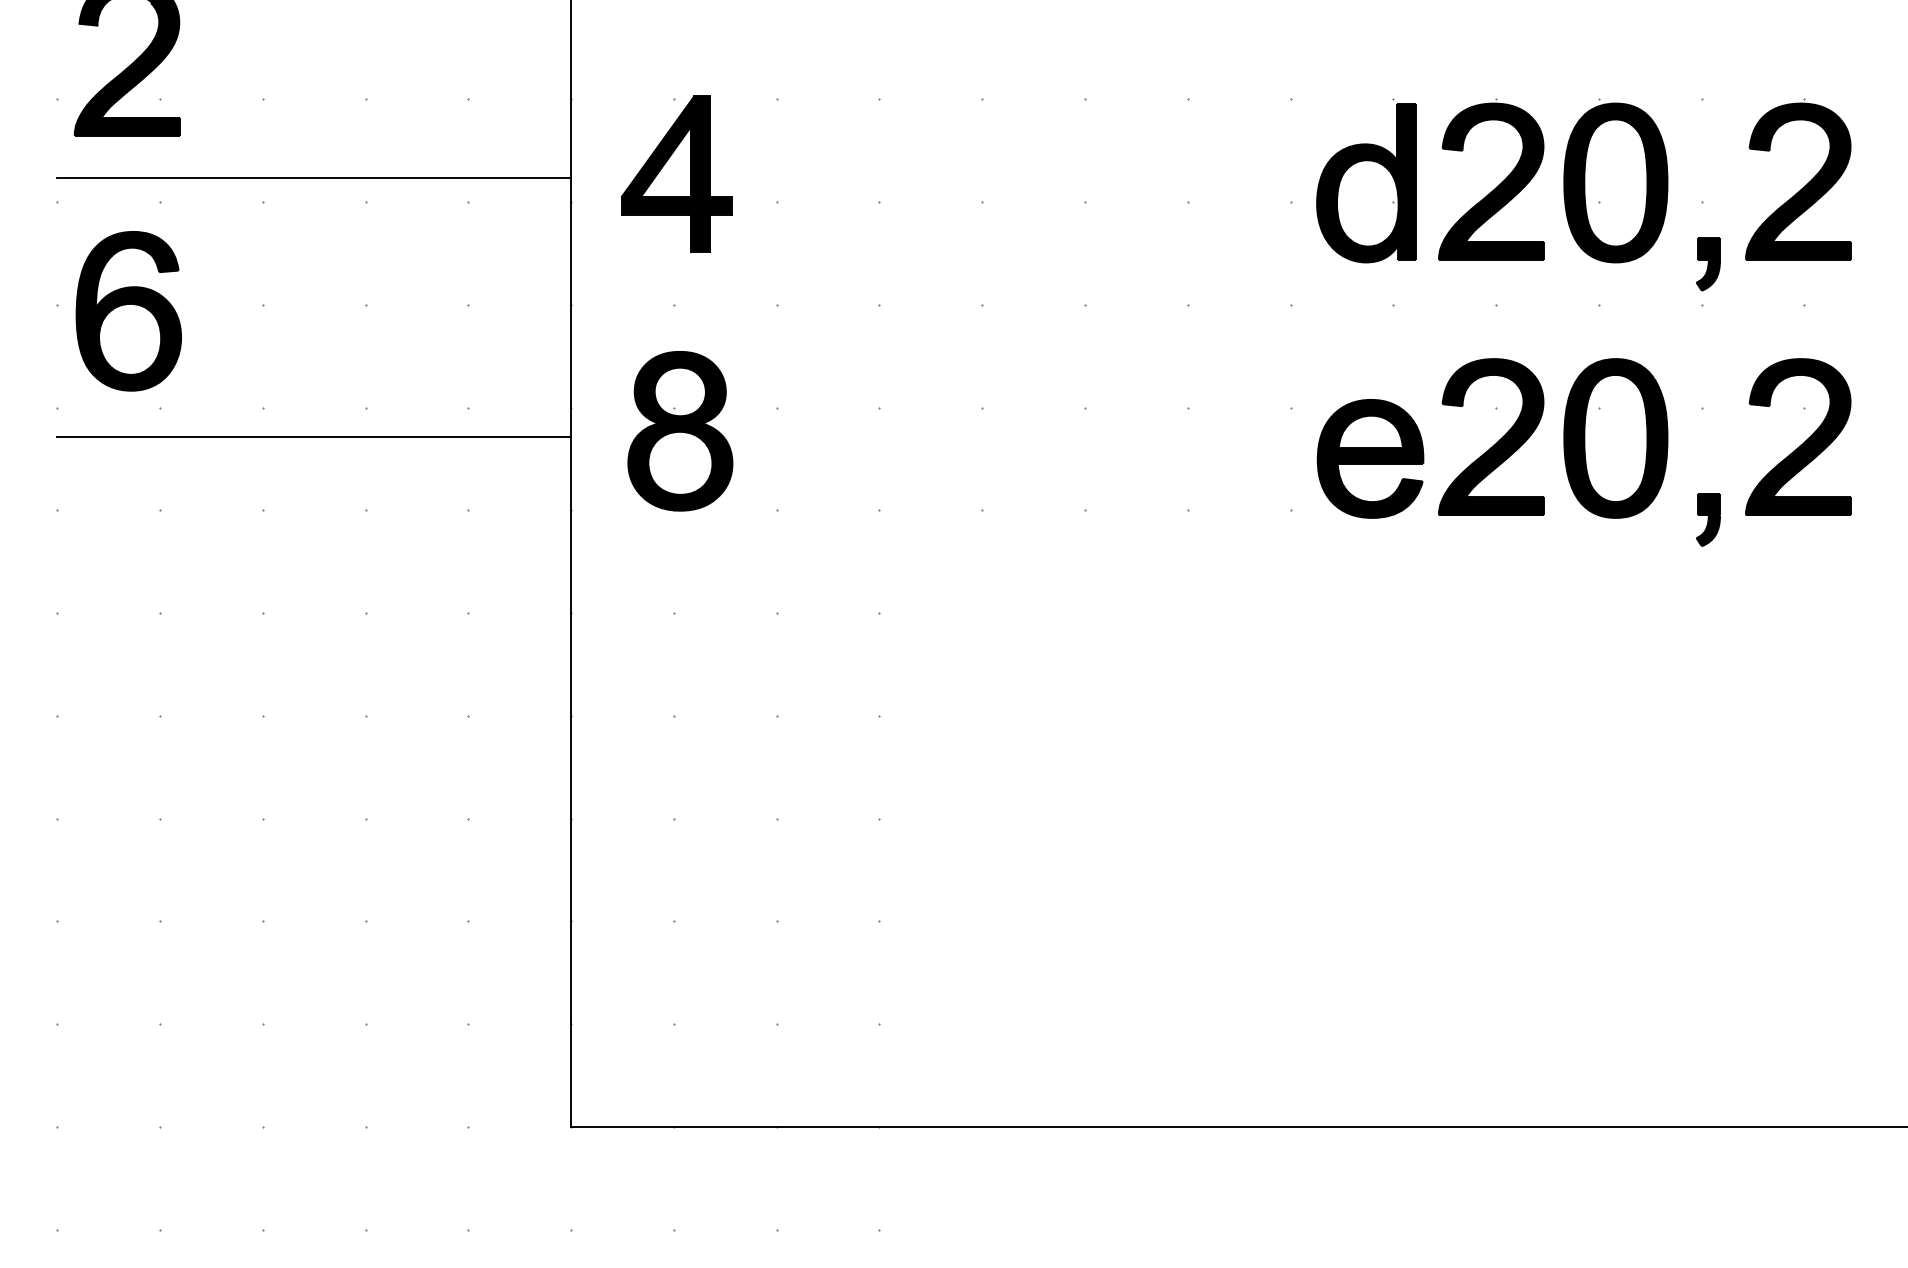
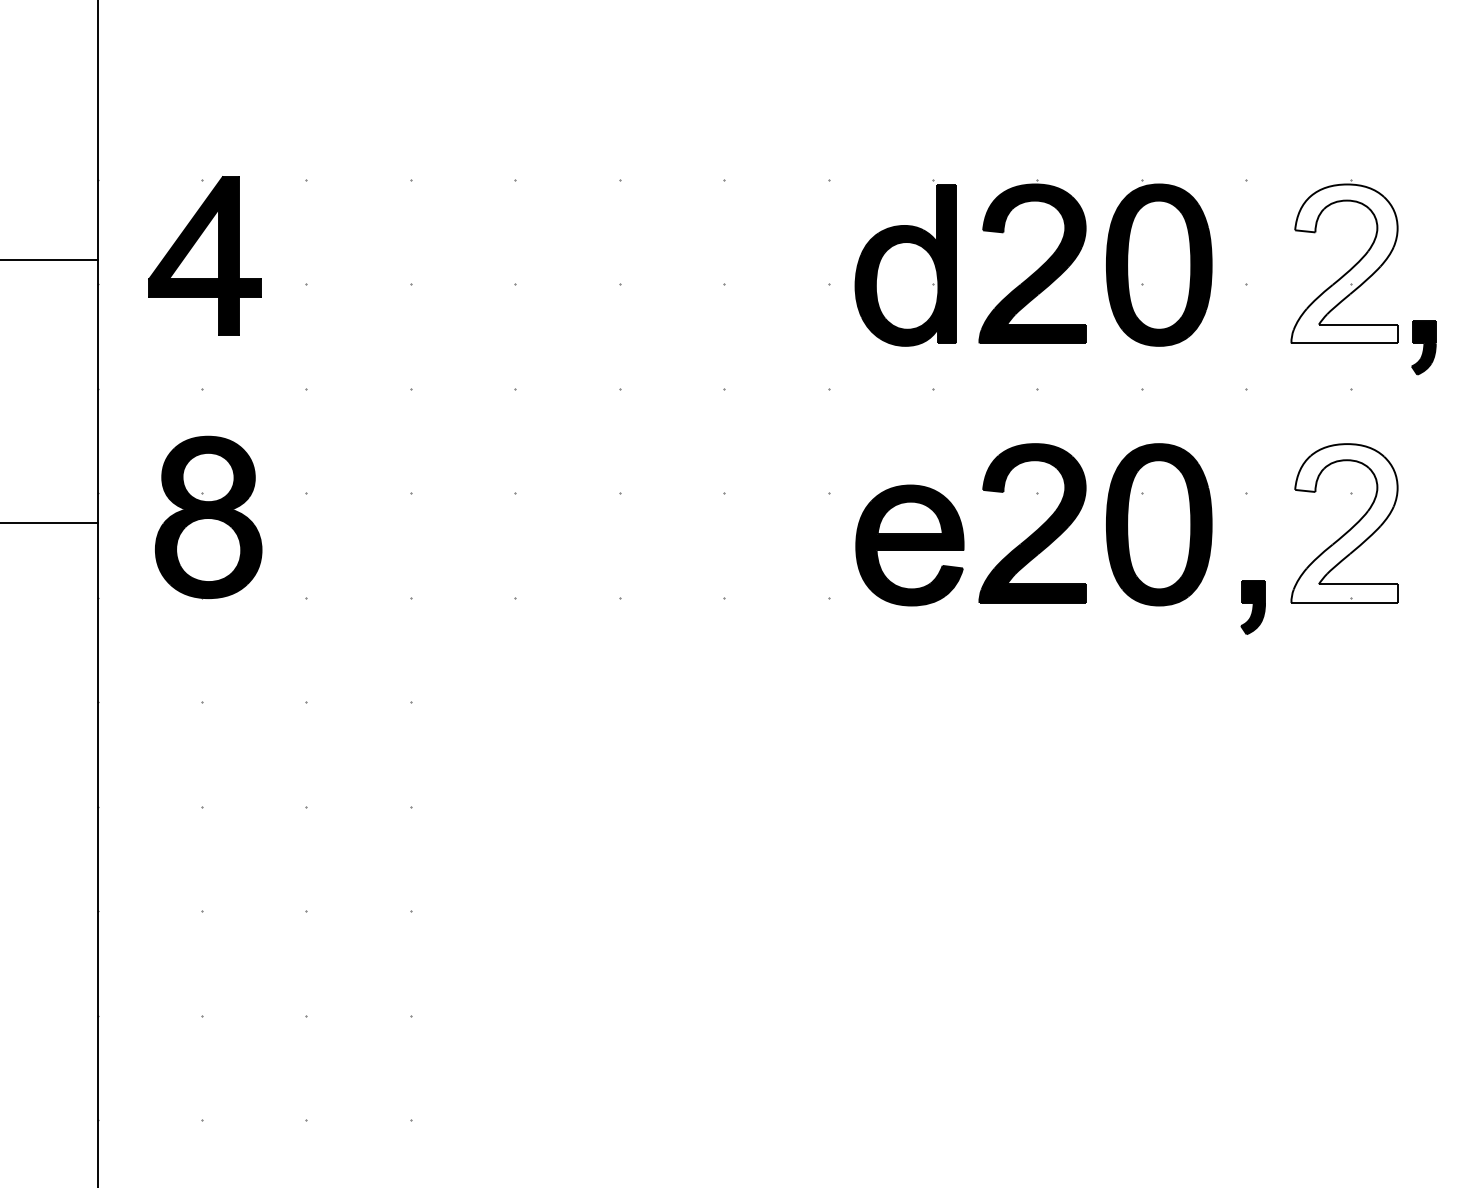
fill: (1798, 181) -> (1344, 263), removed
part: (1708, 264) -> (1424, 347), moved
fill: (1798, 437) -> (1344, 523), removed

